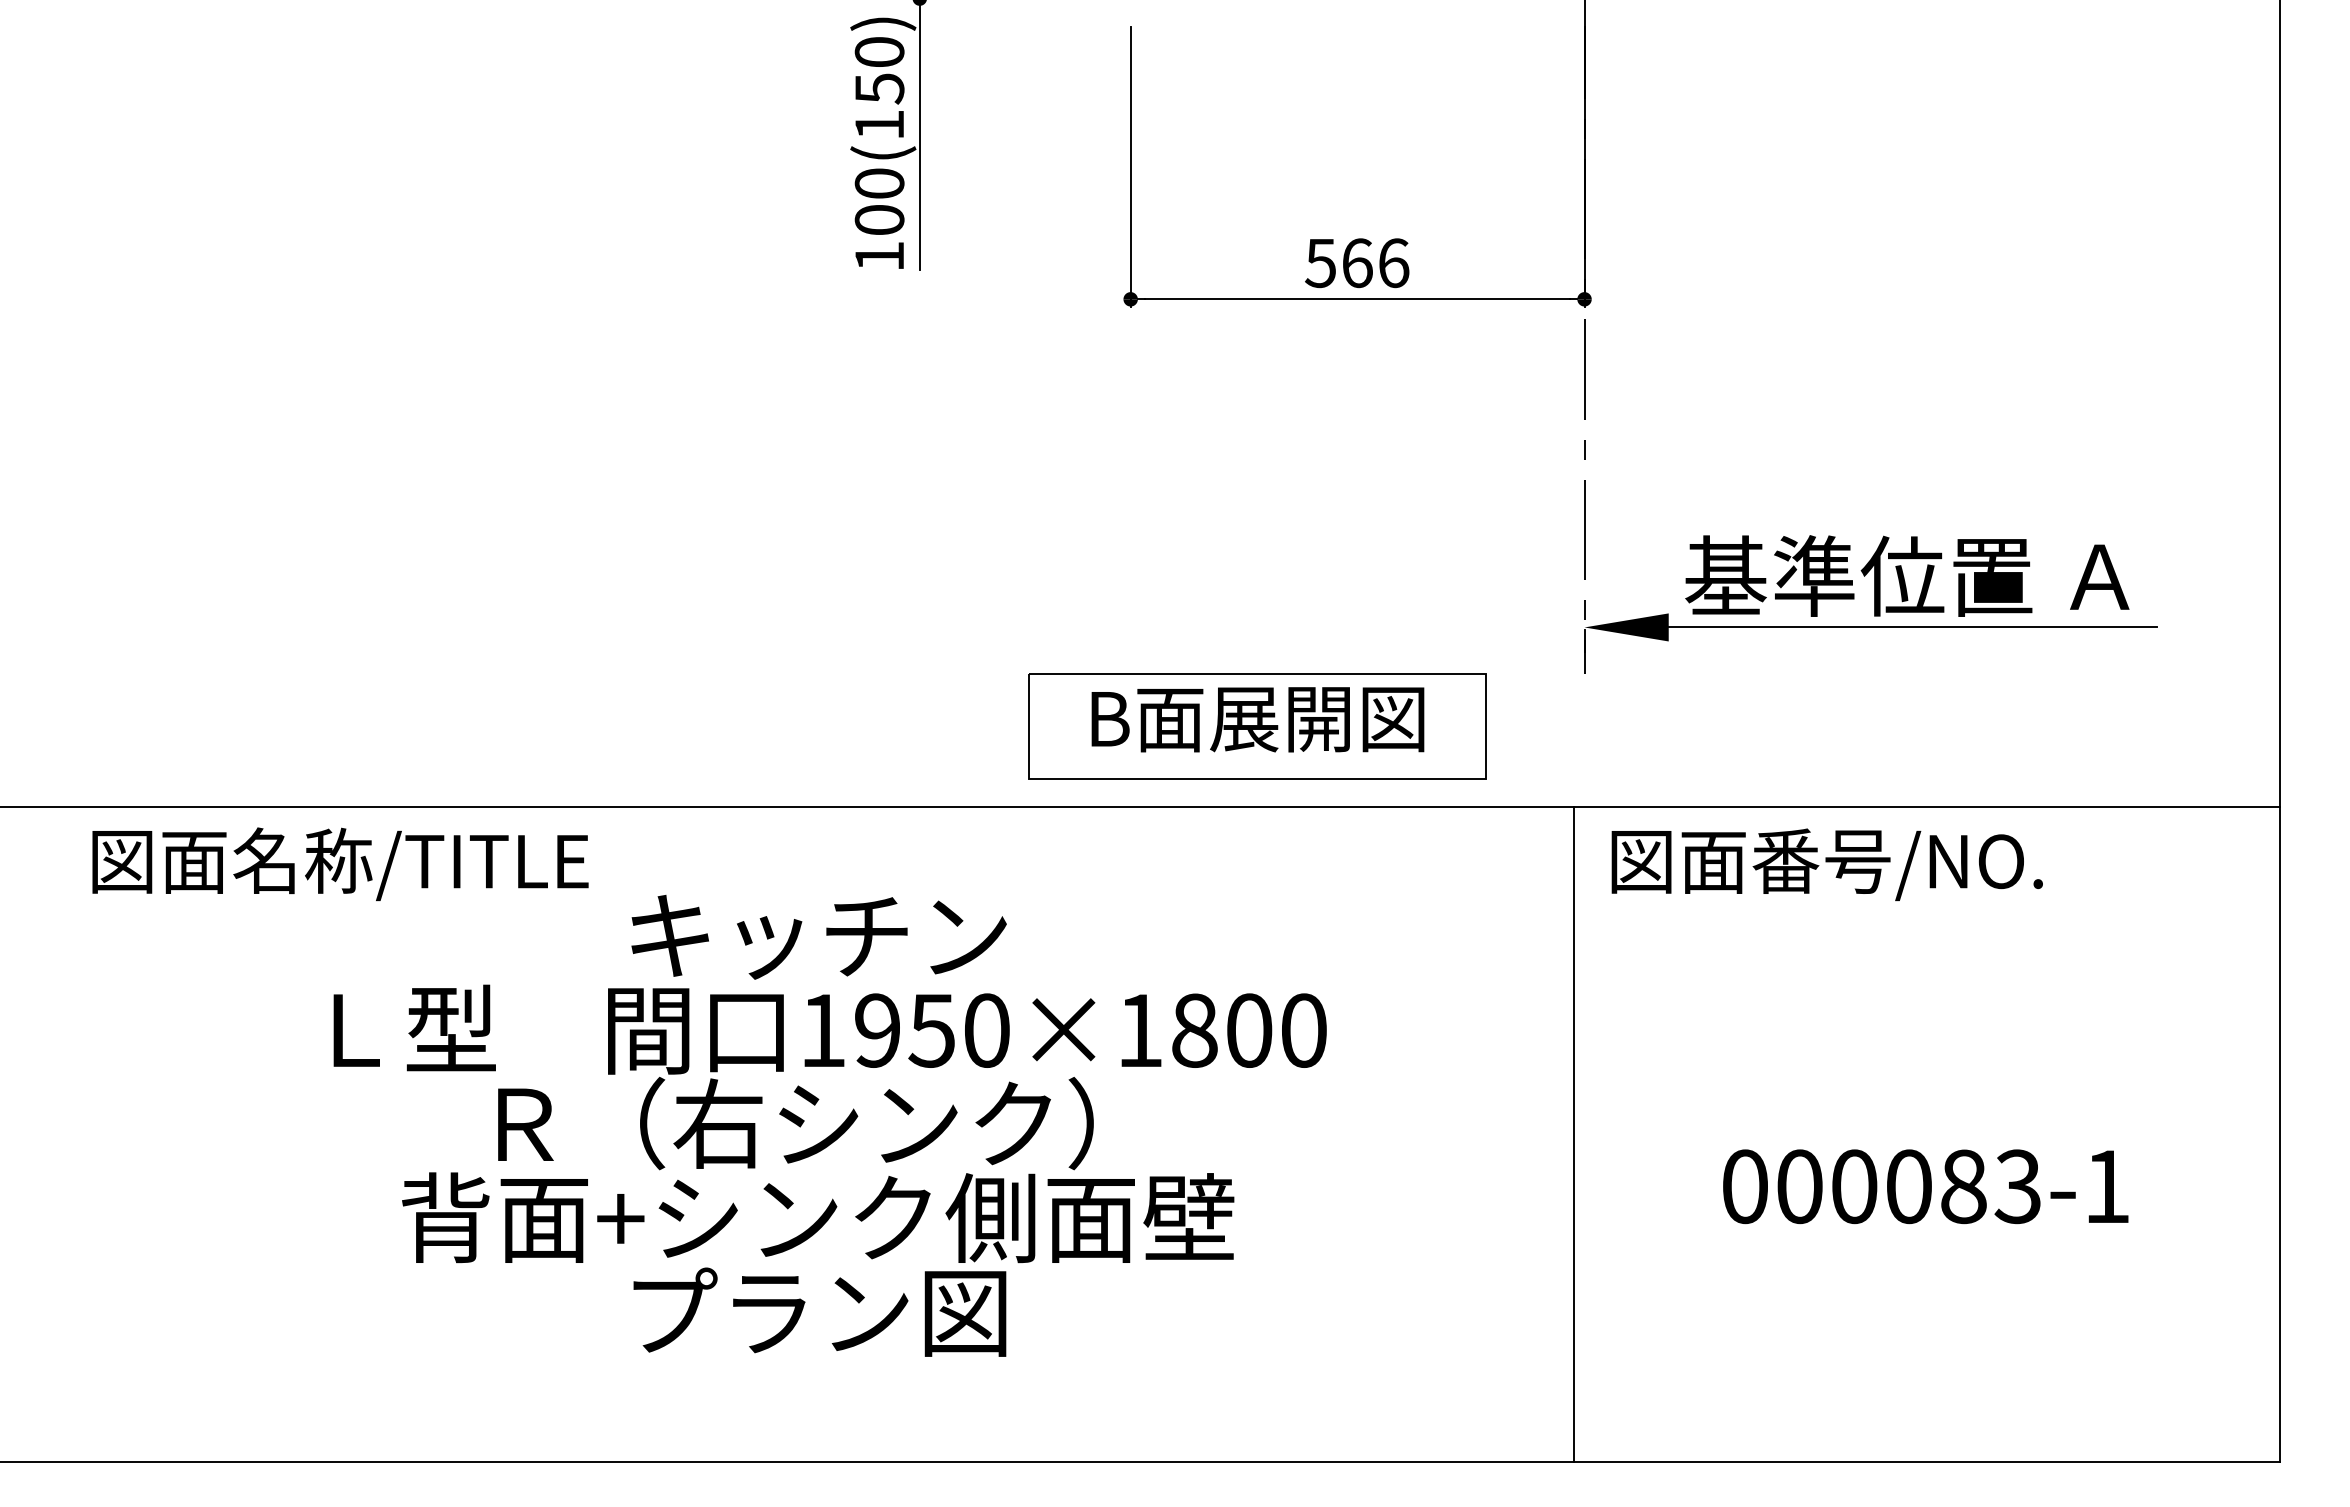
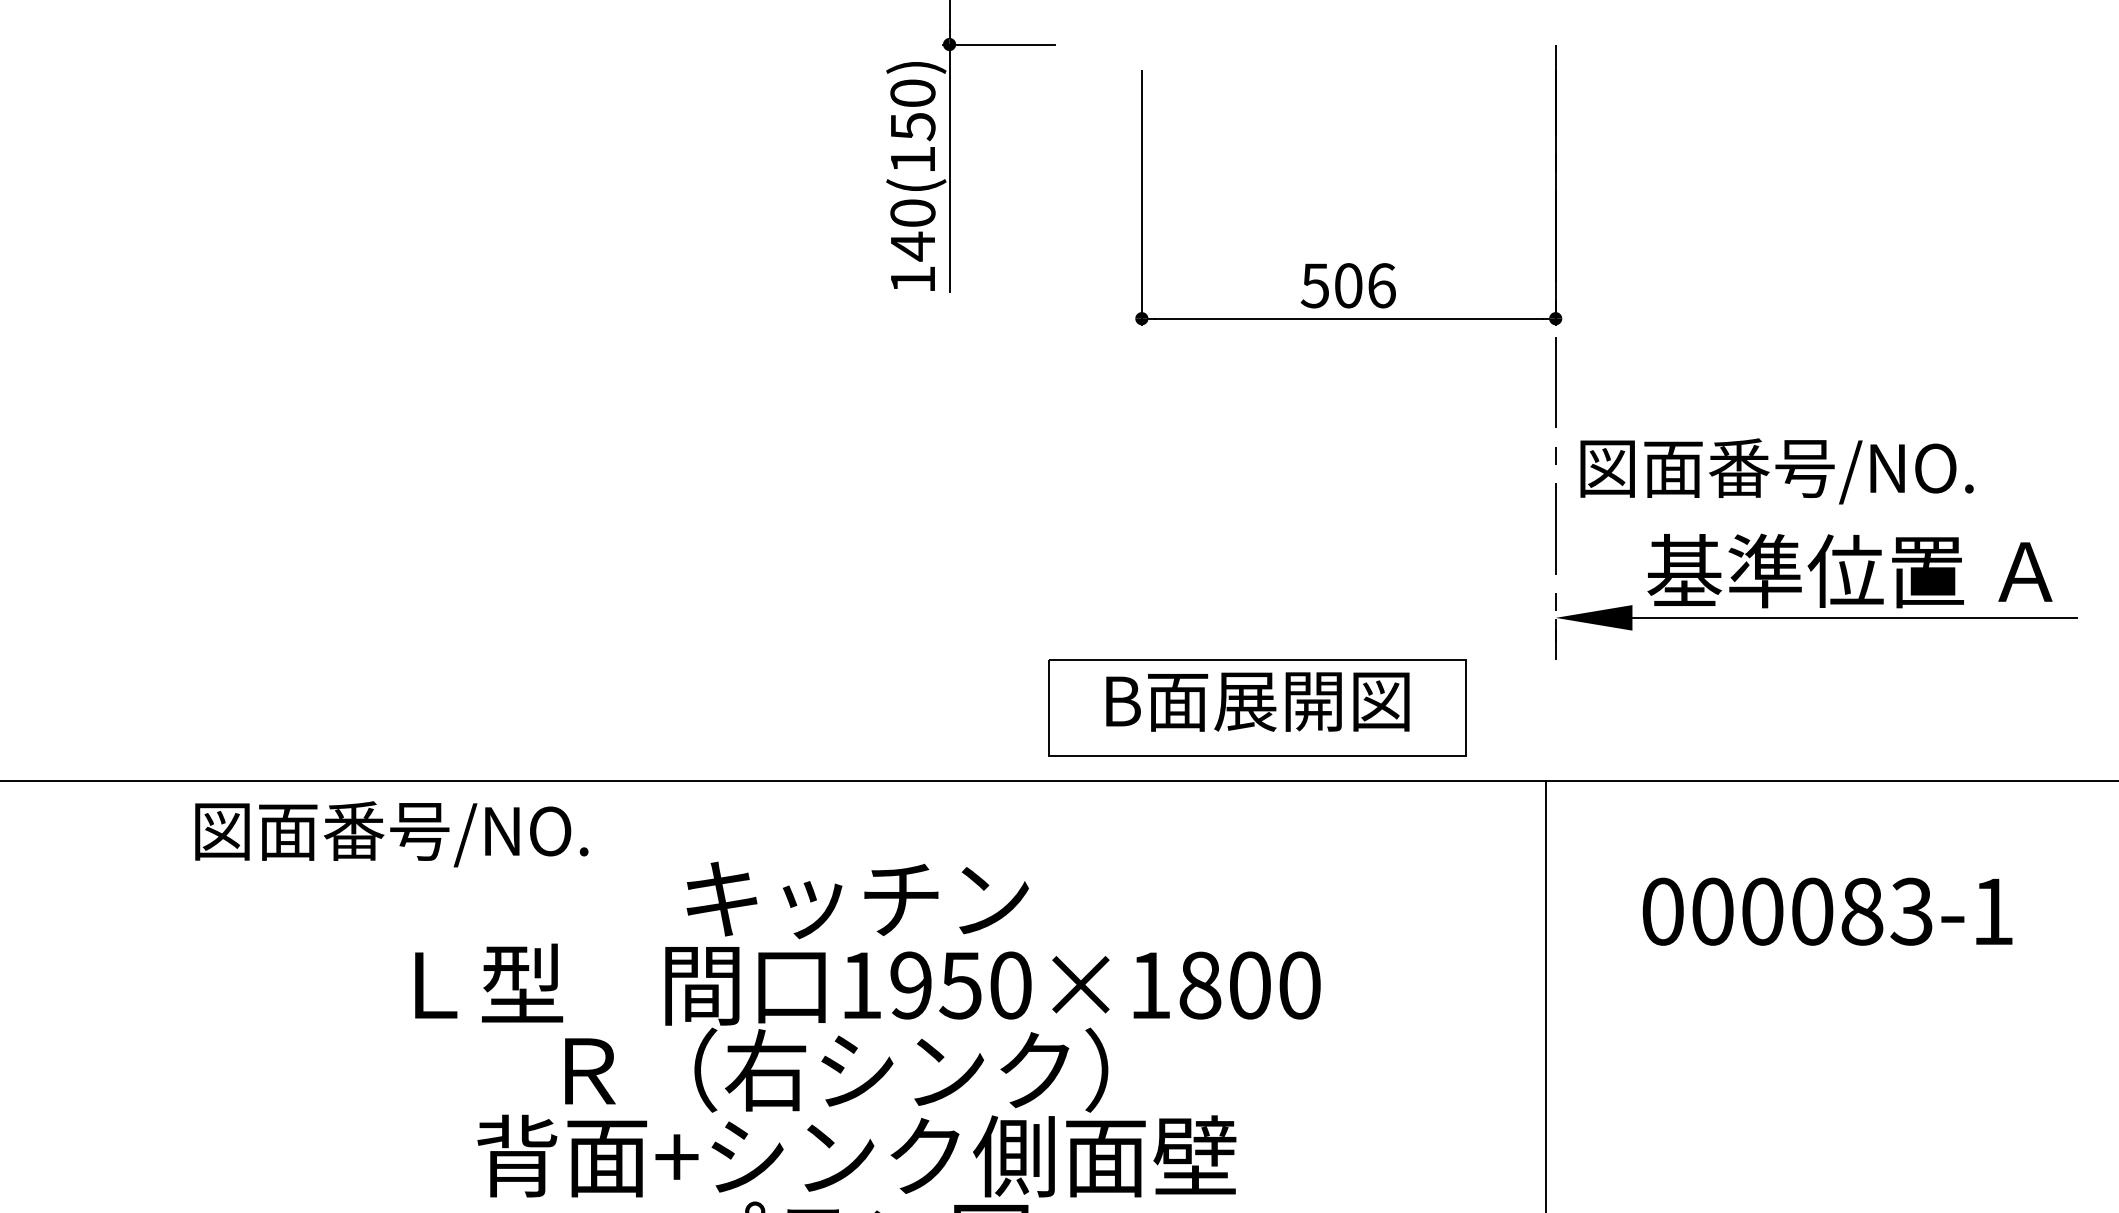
text: (879, 219) -> (912, 245), 100(150) -> 140(150)
text: (1357, 263) -> (1348, 286), 566 -> 506
text: (410, 860) -> (485, 830), 図面名称/TITLE -> 図面番号/NO.
text: (1826, 864) -> (1776, 471), moved
text: (1925, 1186) -> (1827, 911), moved

